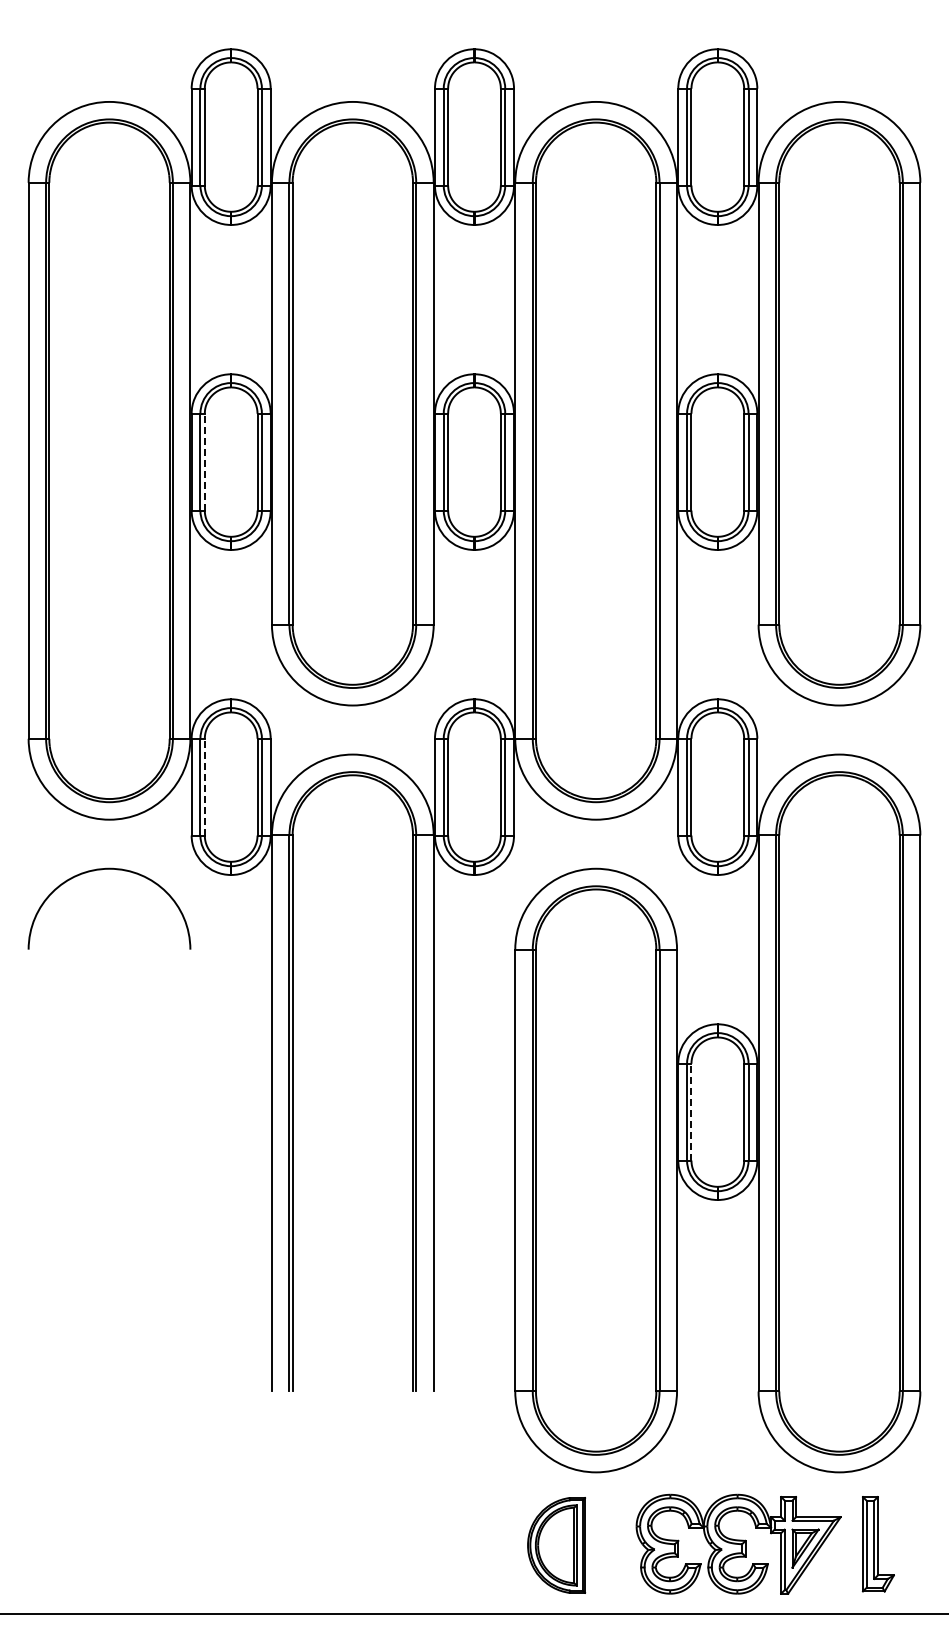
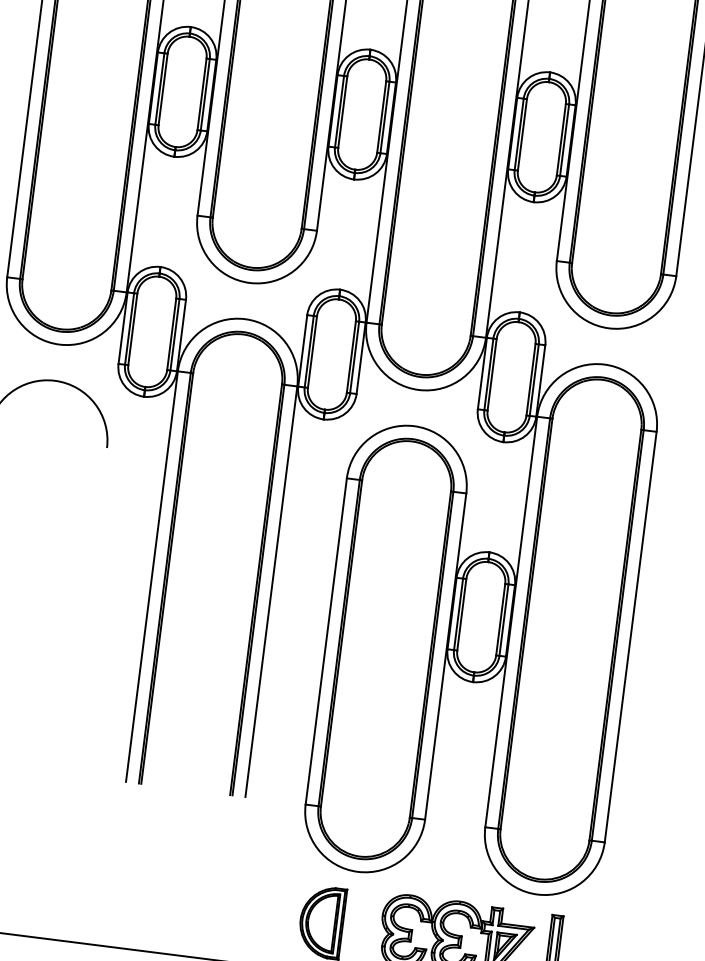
line: (204, 461) -> (162, 88), dashed -> solid
line: (204, 786) -> (132, 328), dashed -> solid
line: (691, 1111) -> (461, 614), dashed -> solid

